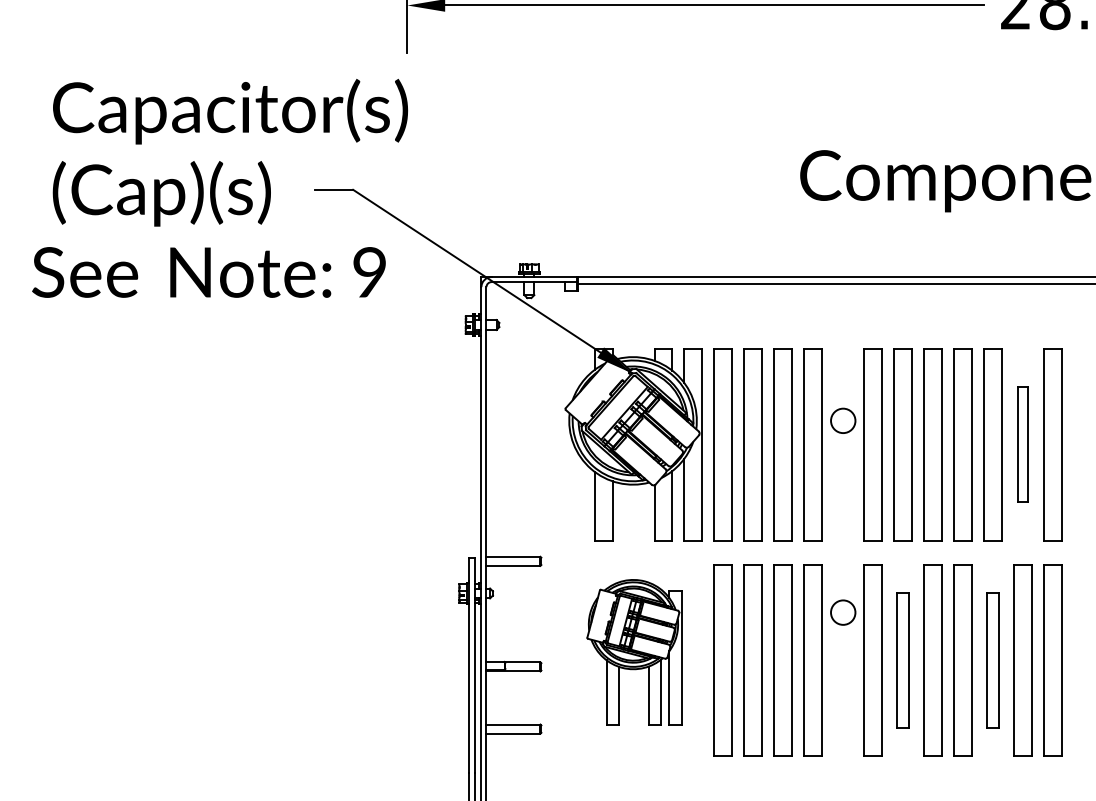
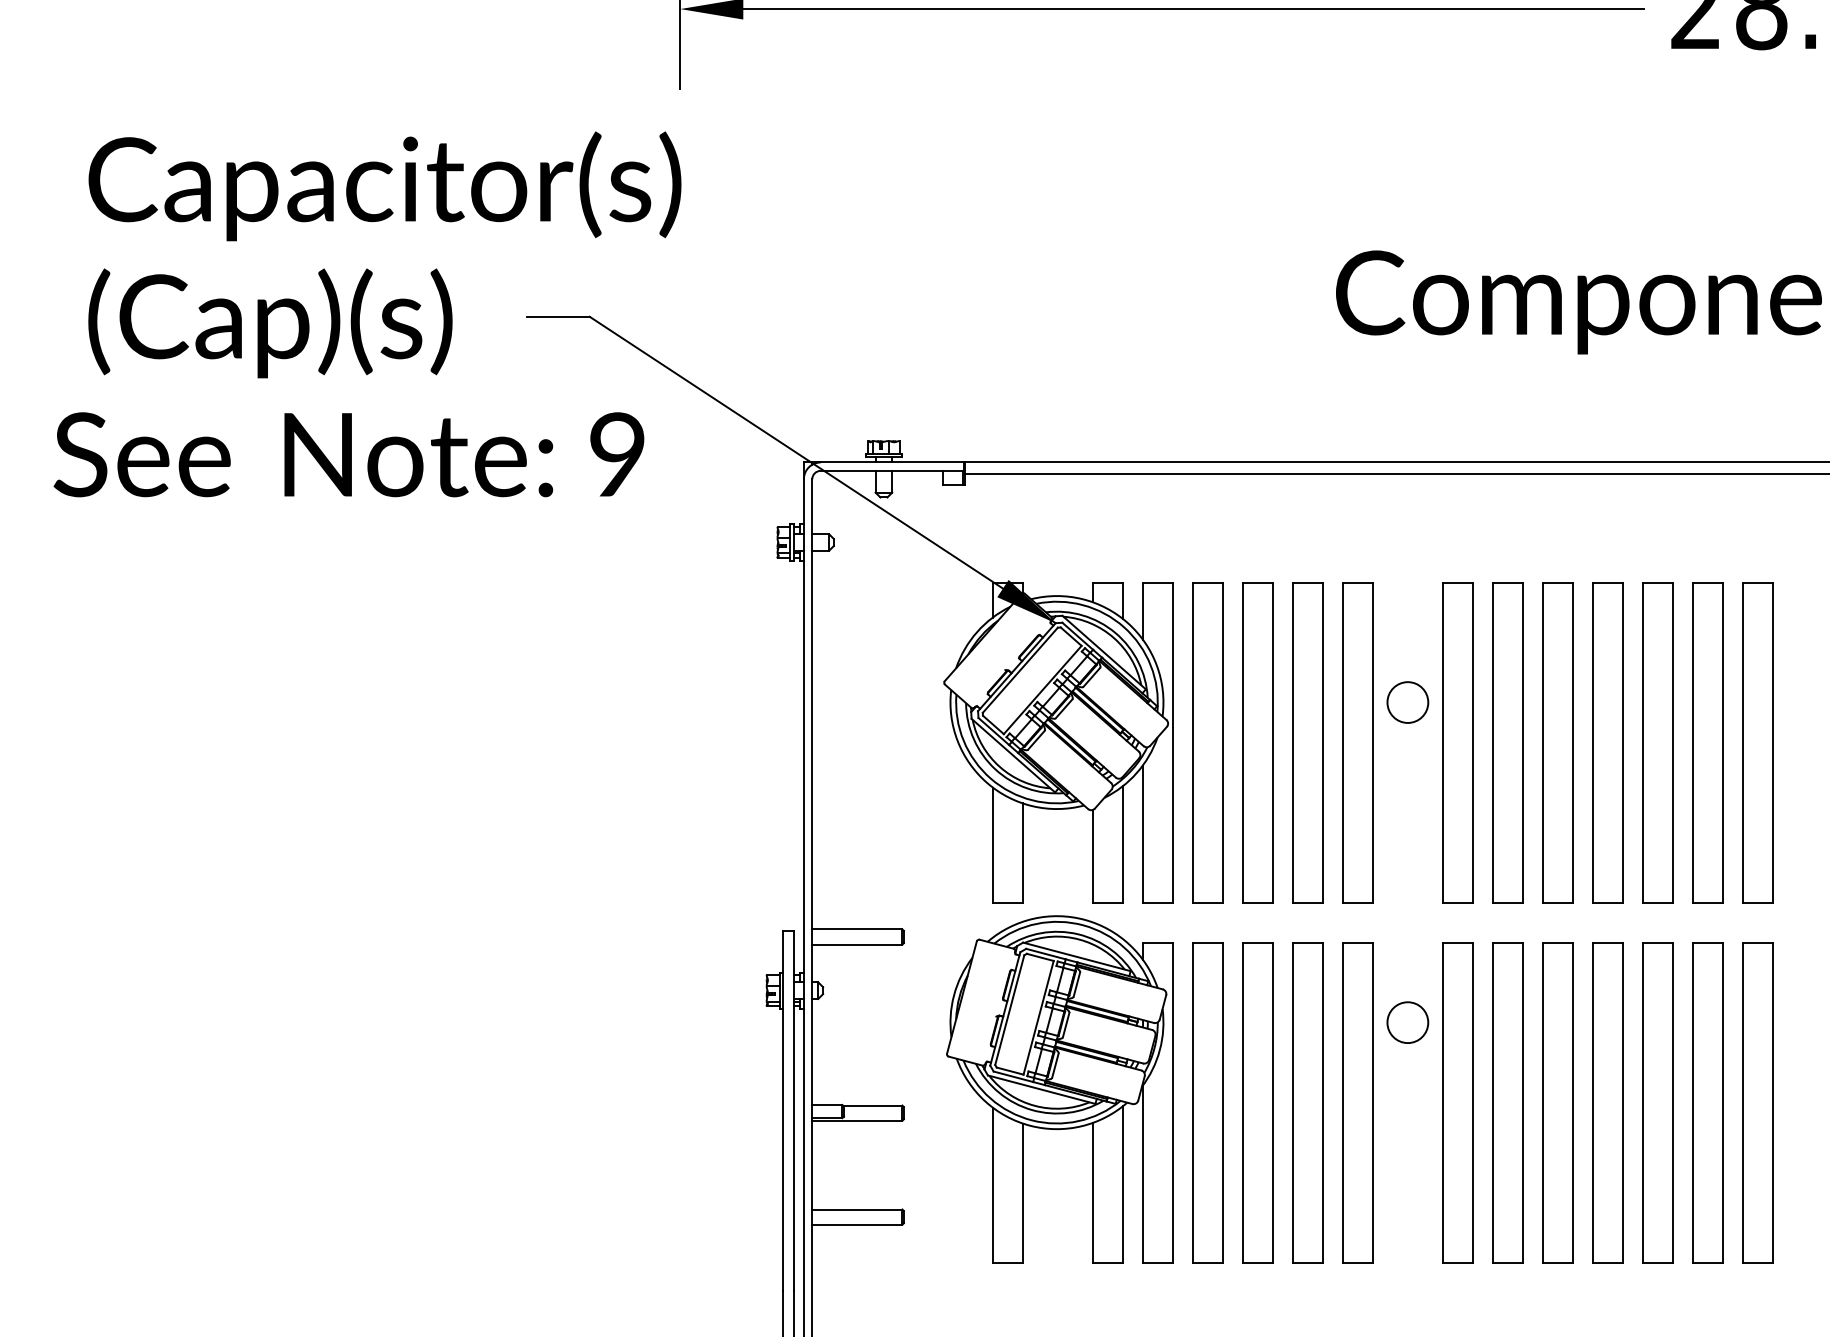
part: (1022, 444) -> (1707, 741), size x1.67
part: (634, 652) -> (1059, 1089), size x1.43
part: (902, 660) -> (1506, 1102), size x1.43
part: (992, 660) -> (1657, 1102), size x1.43

